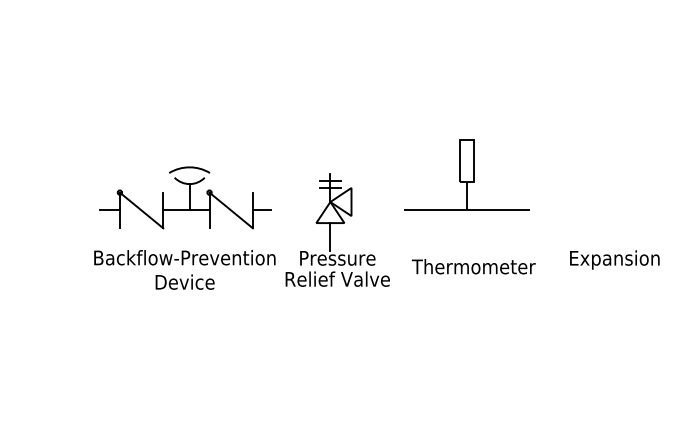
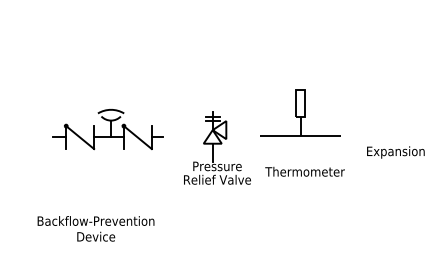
part: (184, 197) -> (107, 129), moved
text: (614, 260) -> (395, 152), moved
text: (184, 269) -> (95, 228), moved

